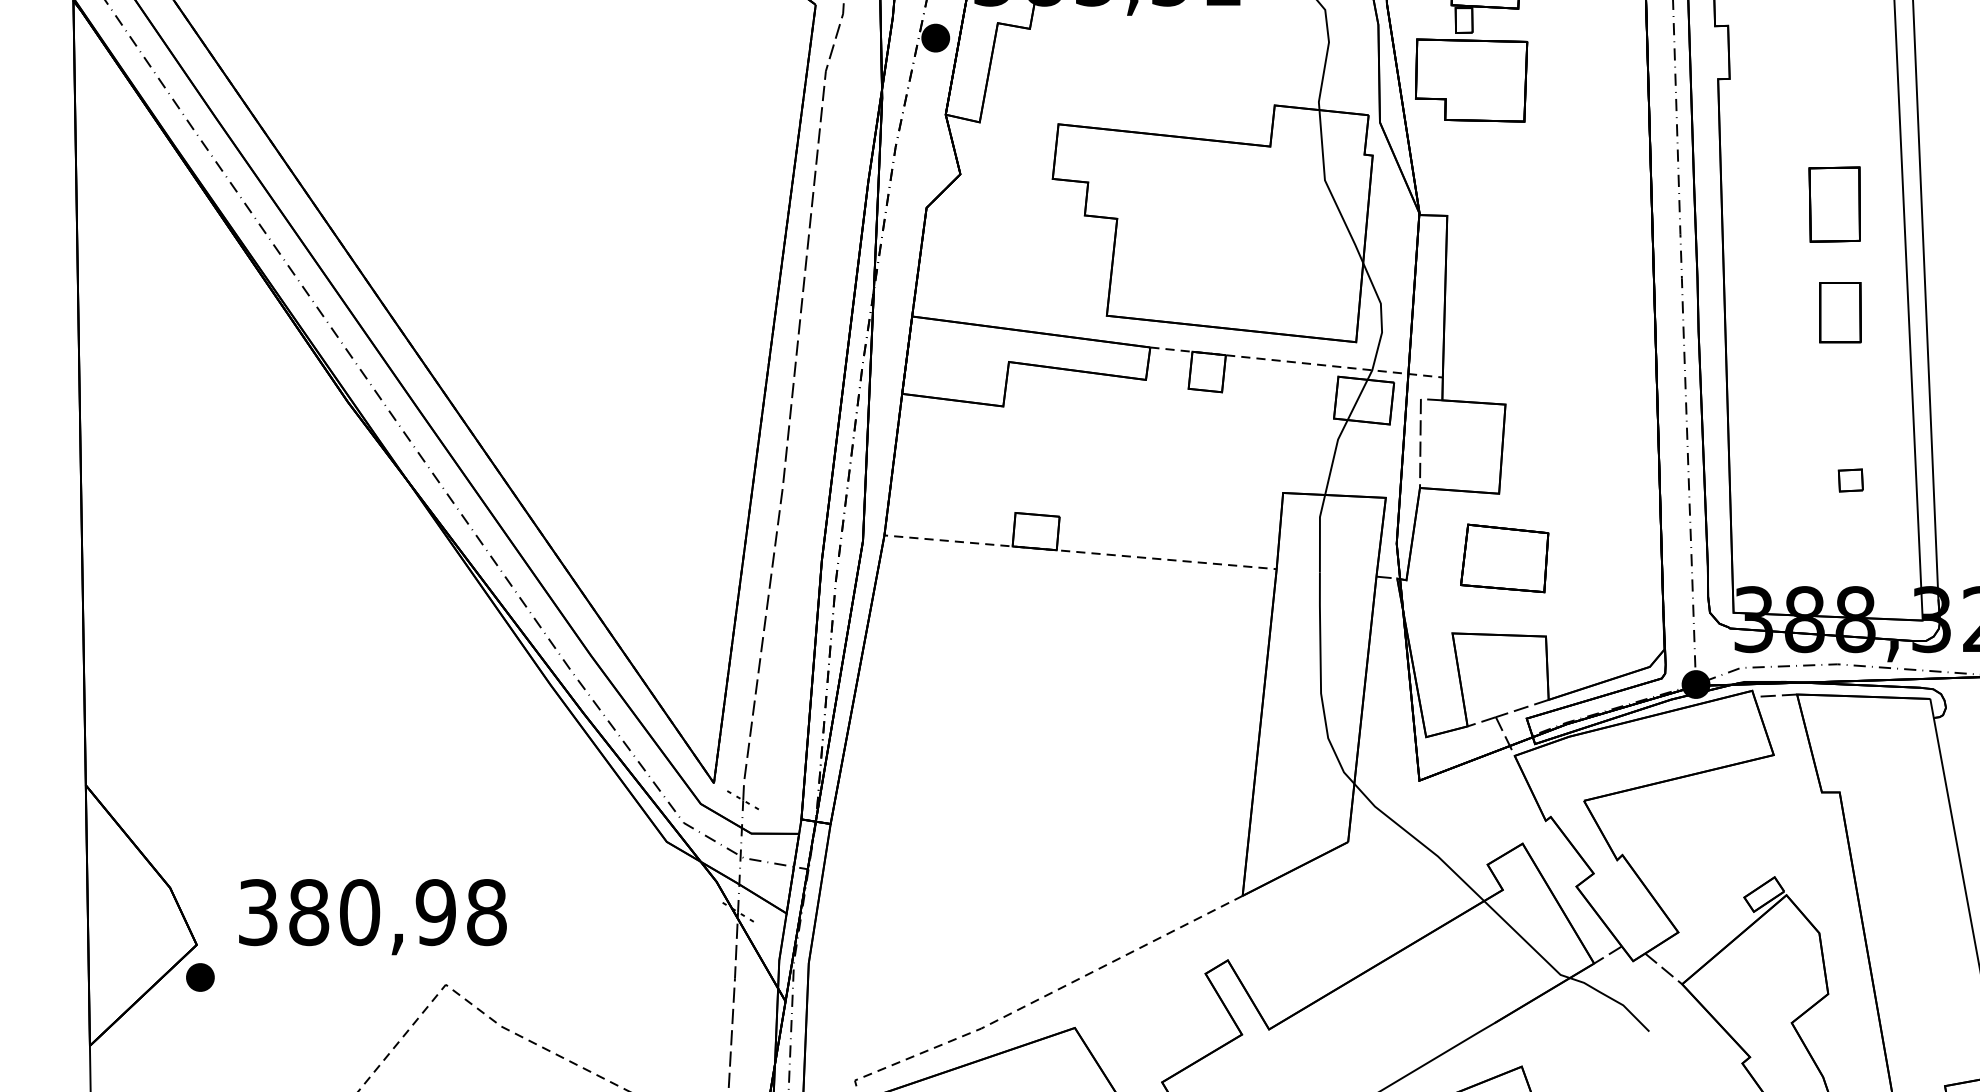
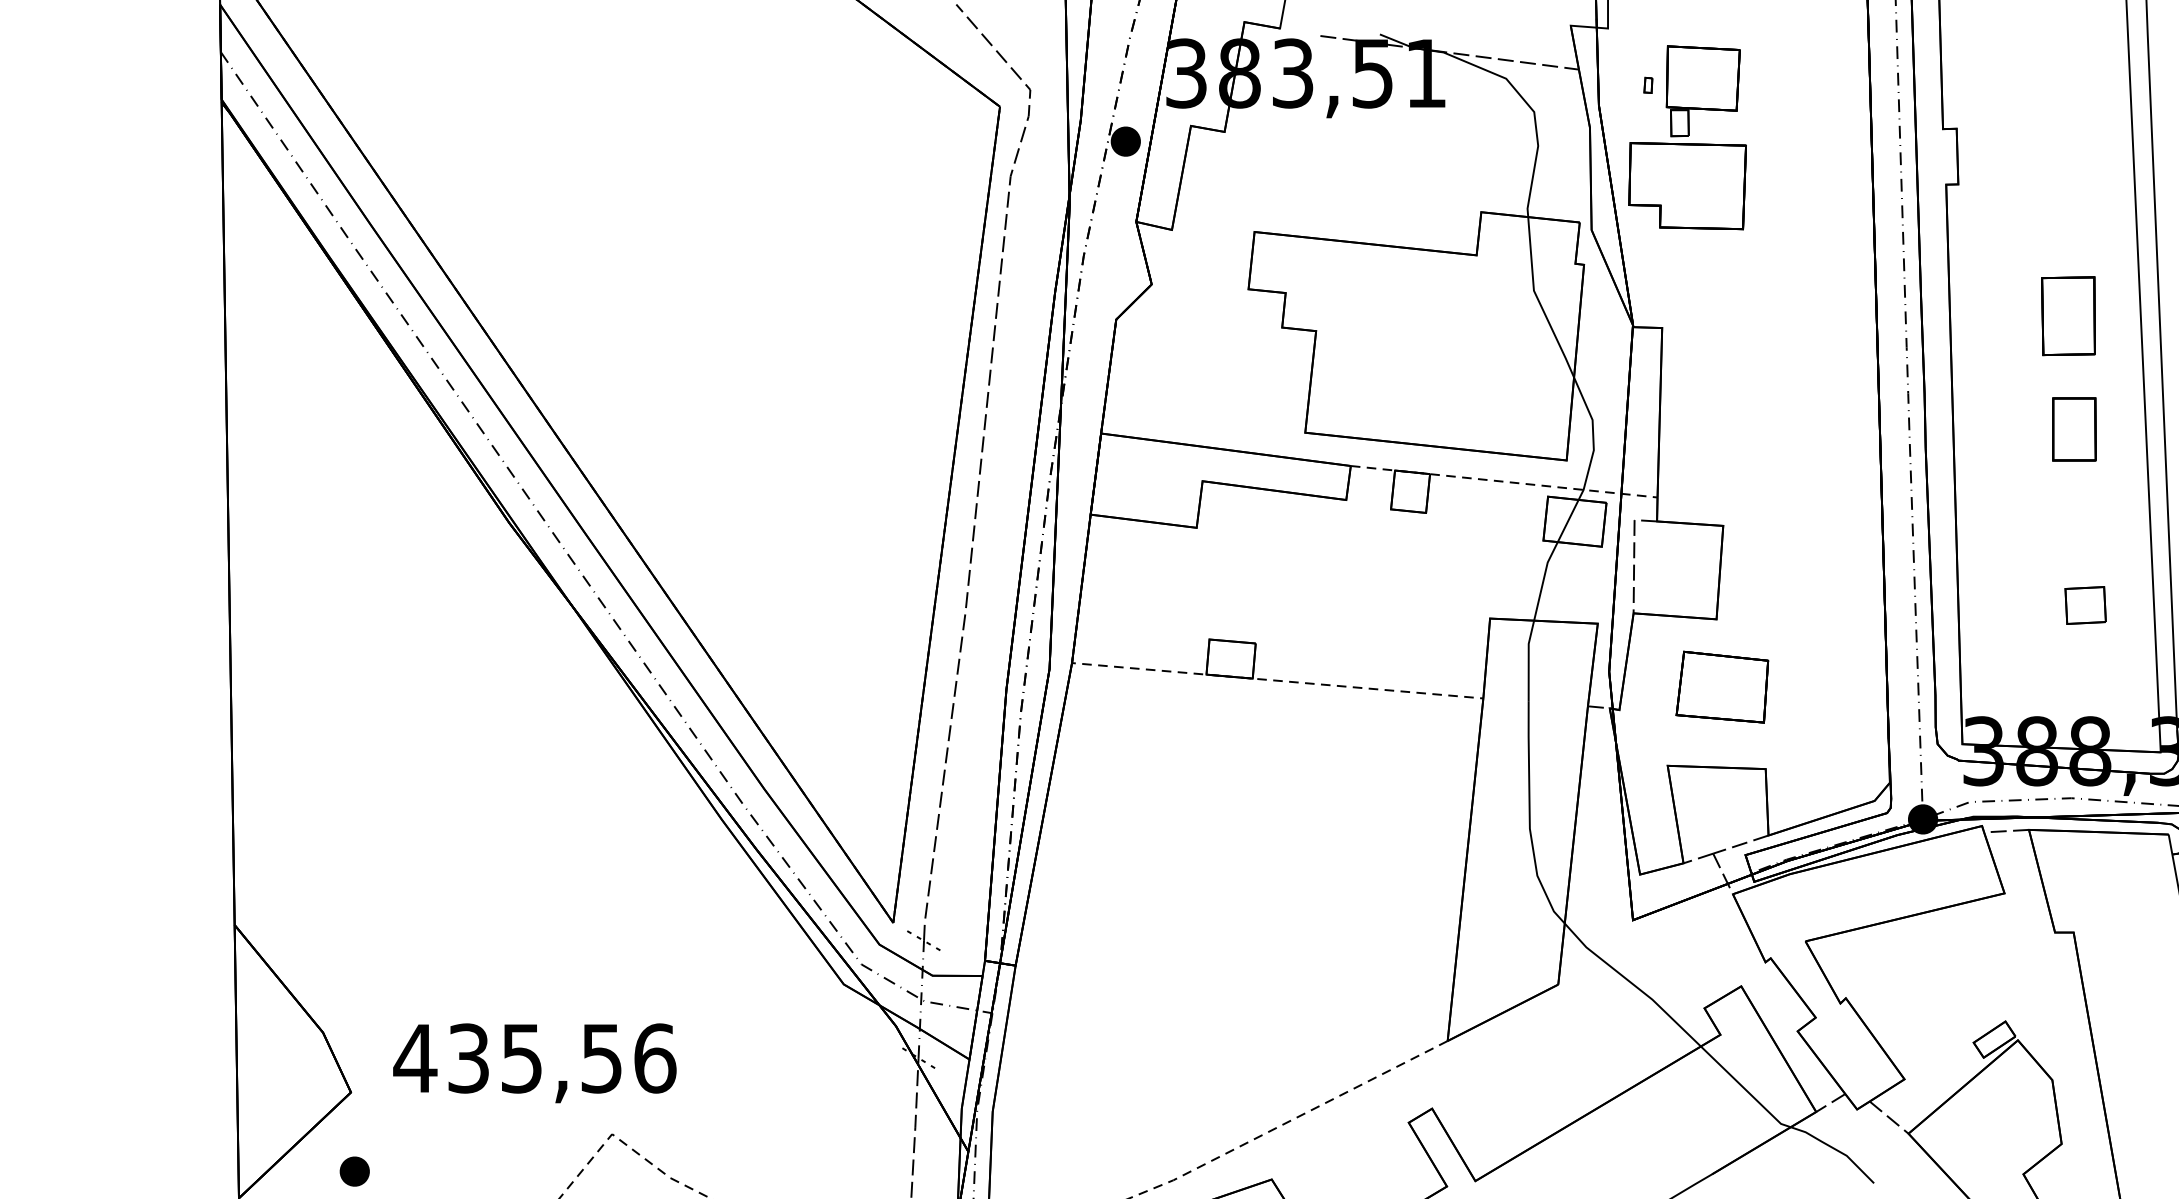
part: (1850, 480) -> (2084, 605), size x1.6
text: (371, 912) -> (534, 1058), 380,98 -> 435,56
part: (200, 977) -> (354, 1171), moved

